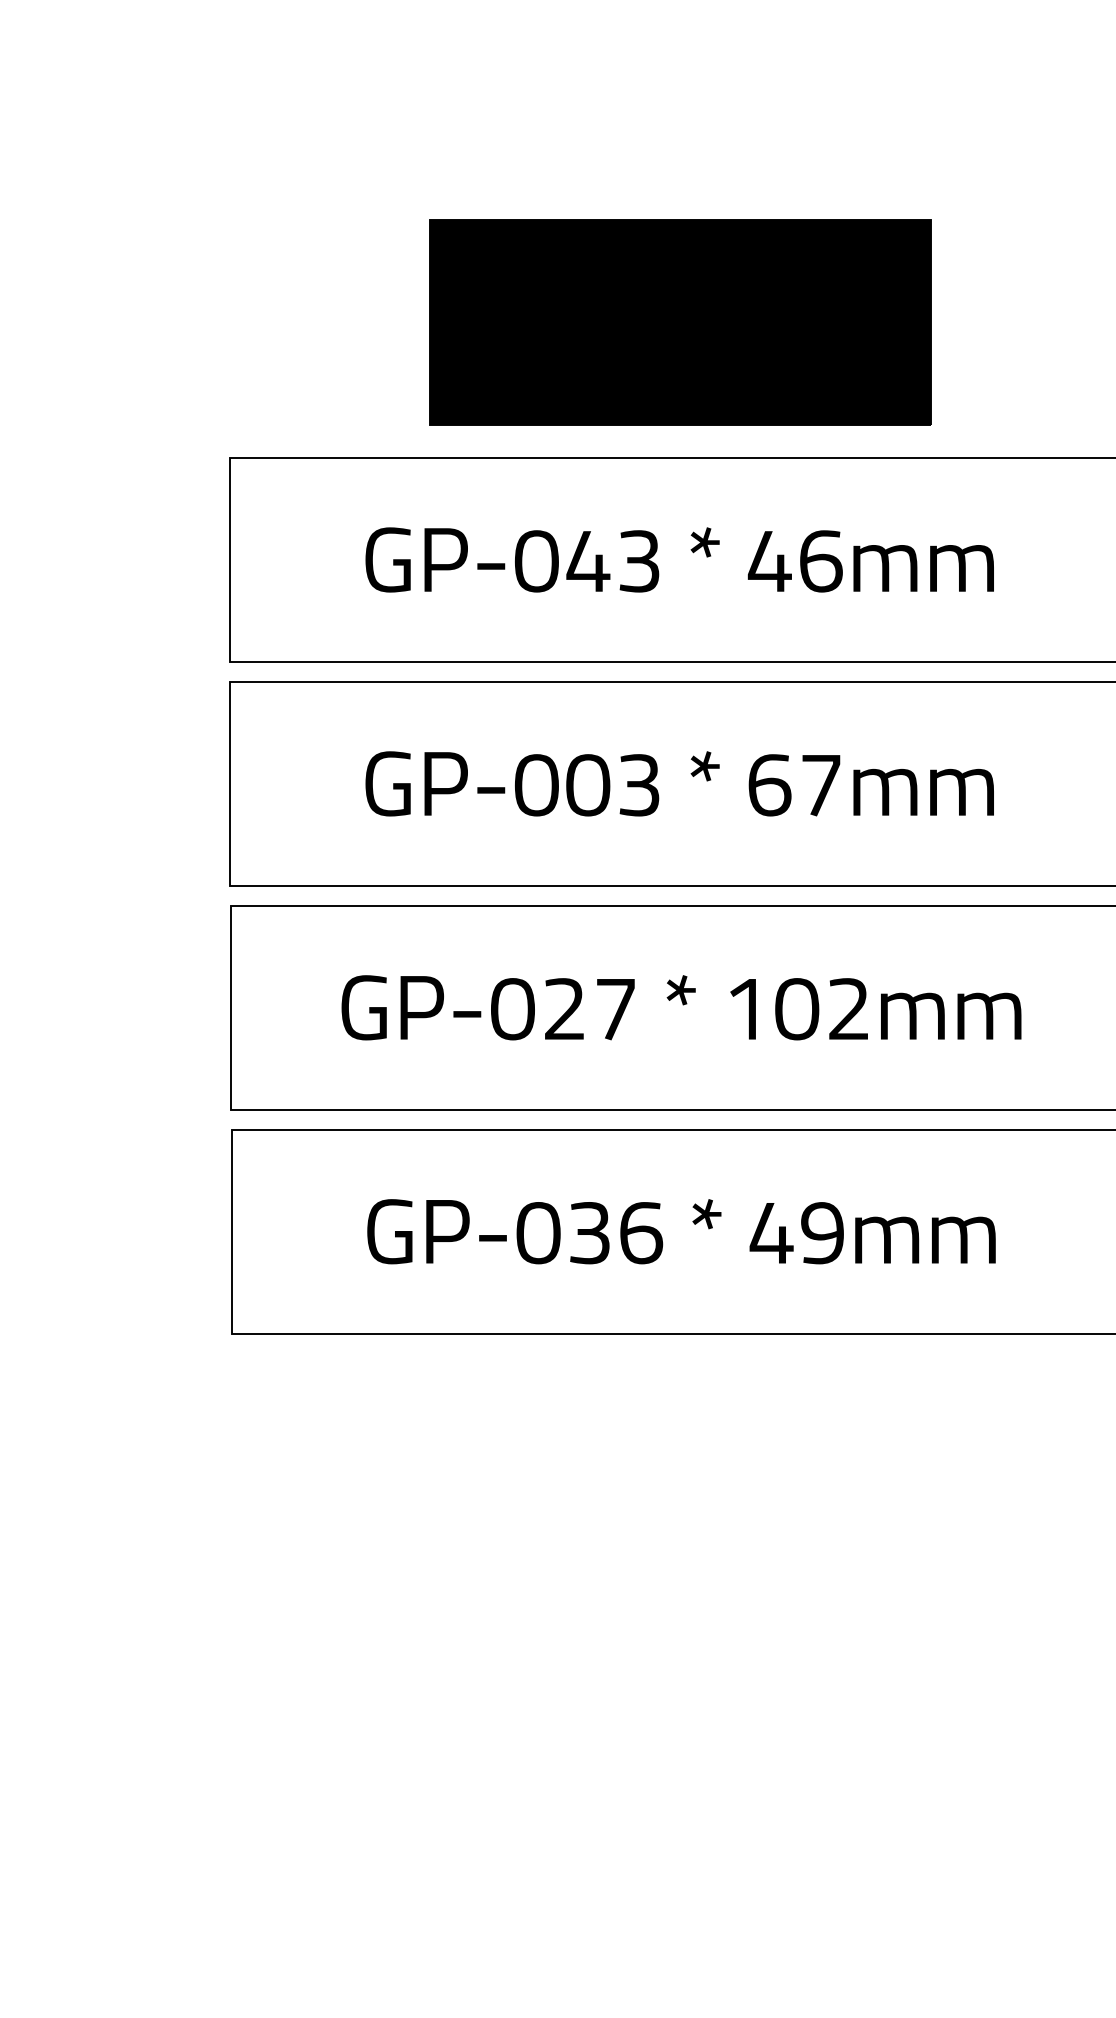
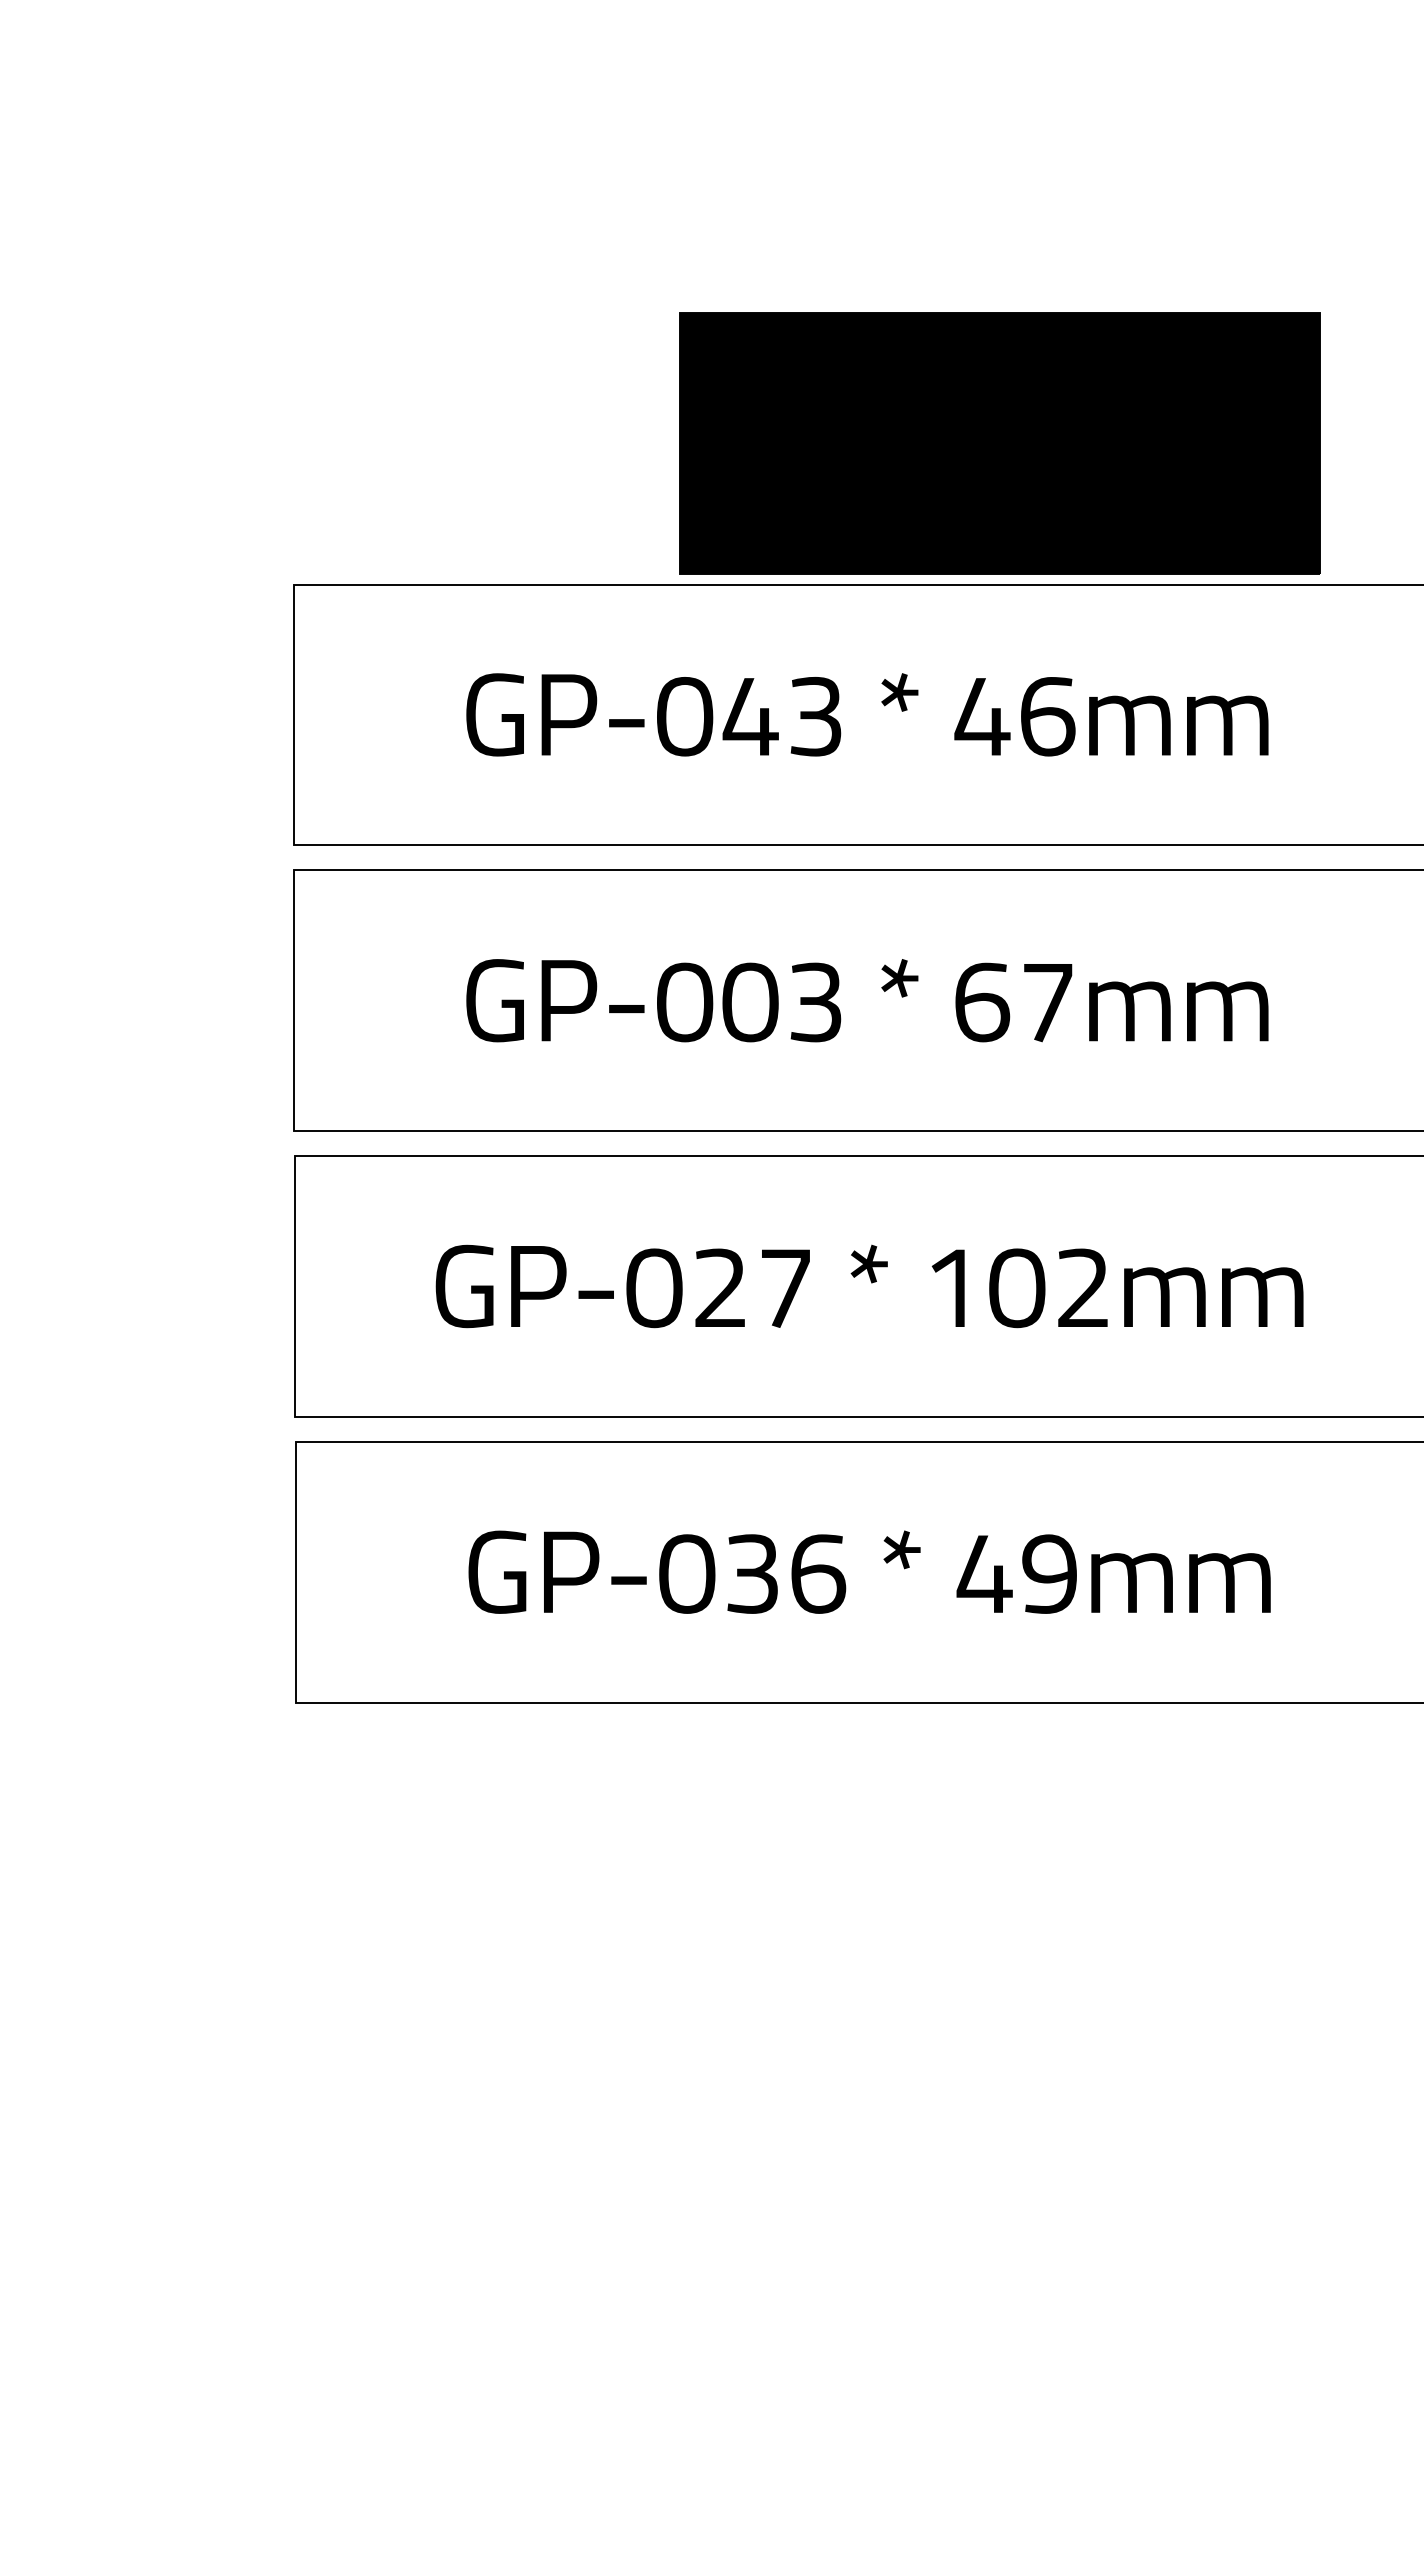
part: (679, 322) -> (999, 443), moved

